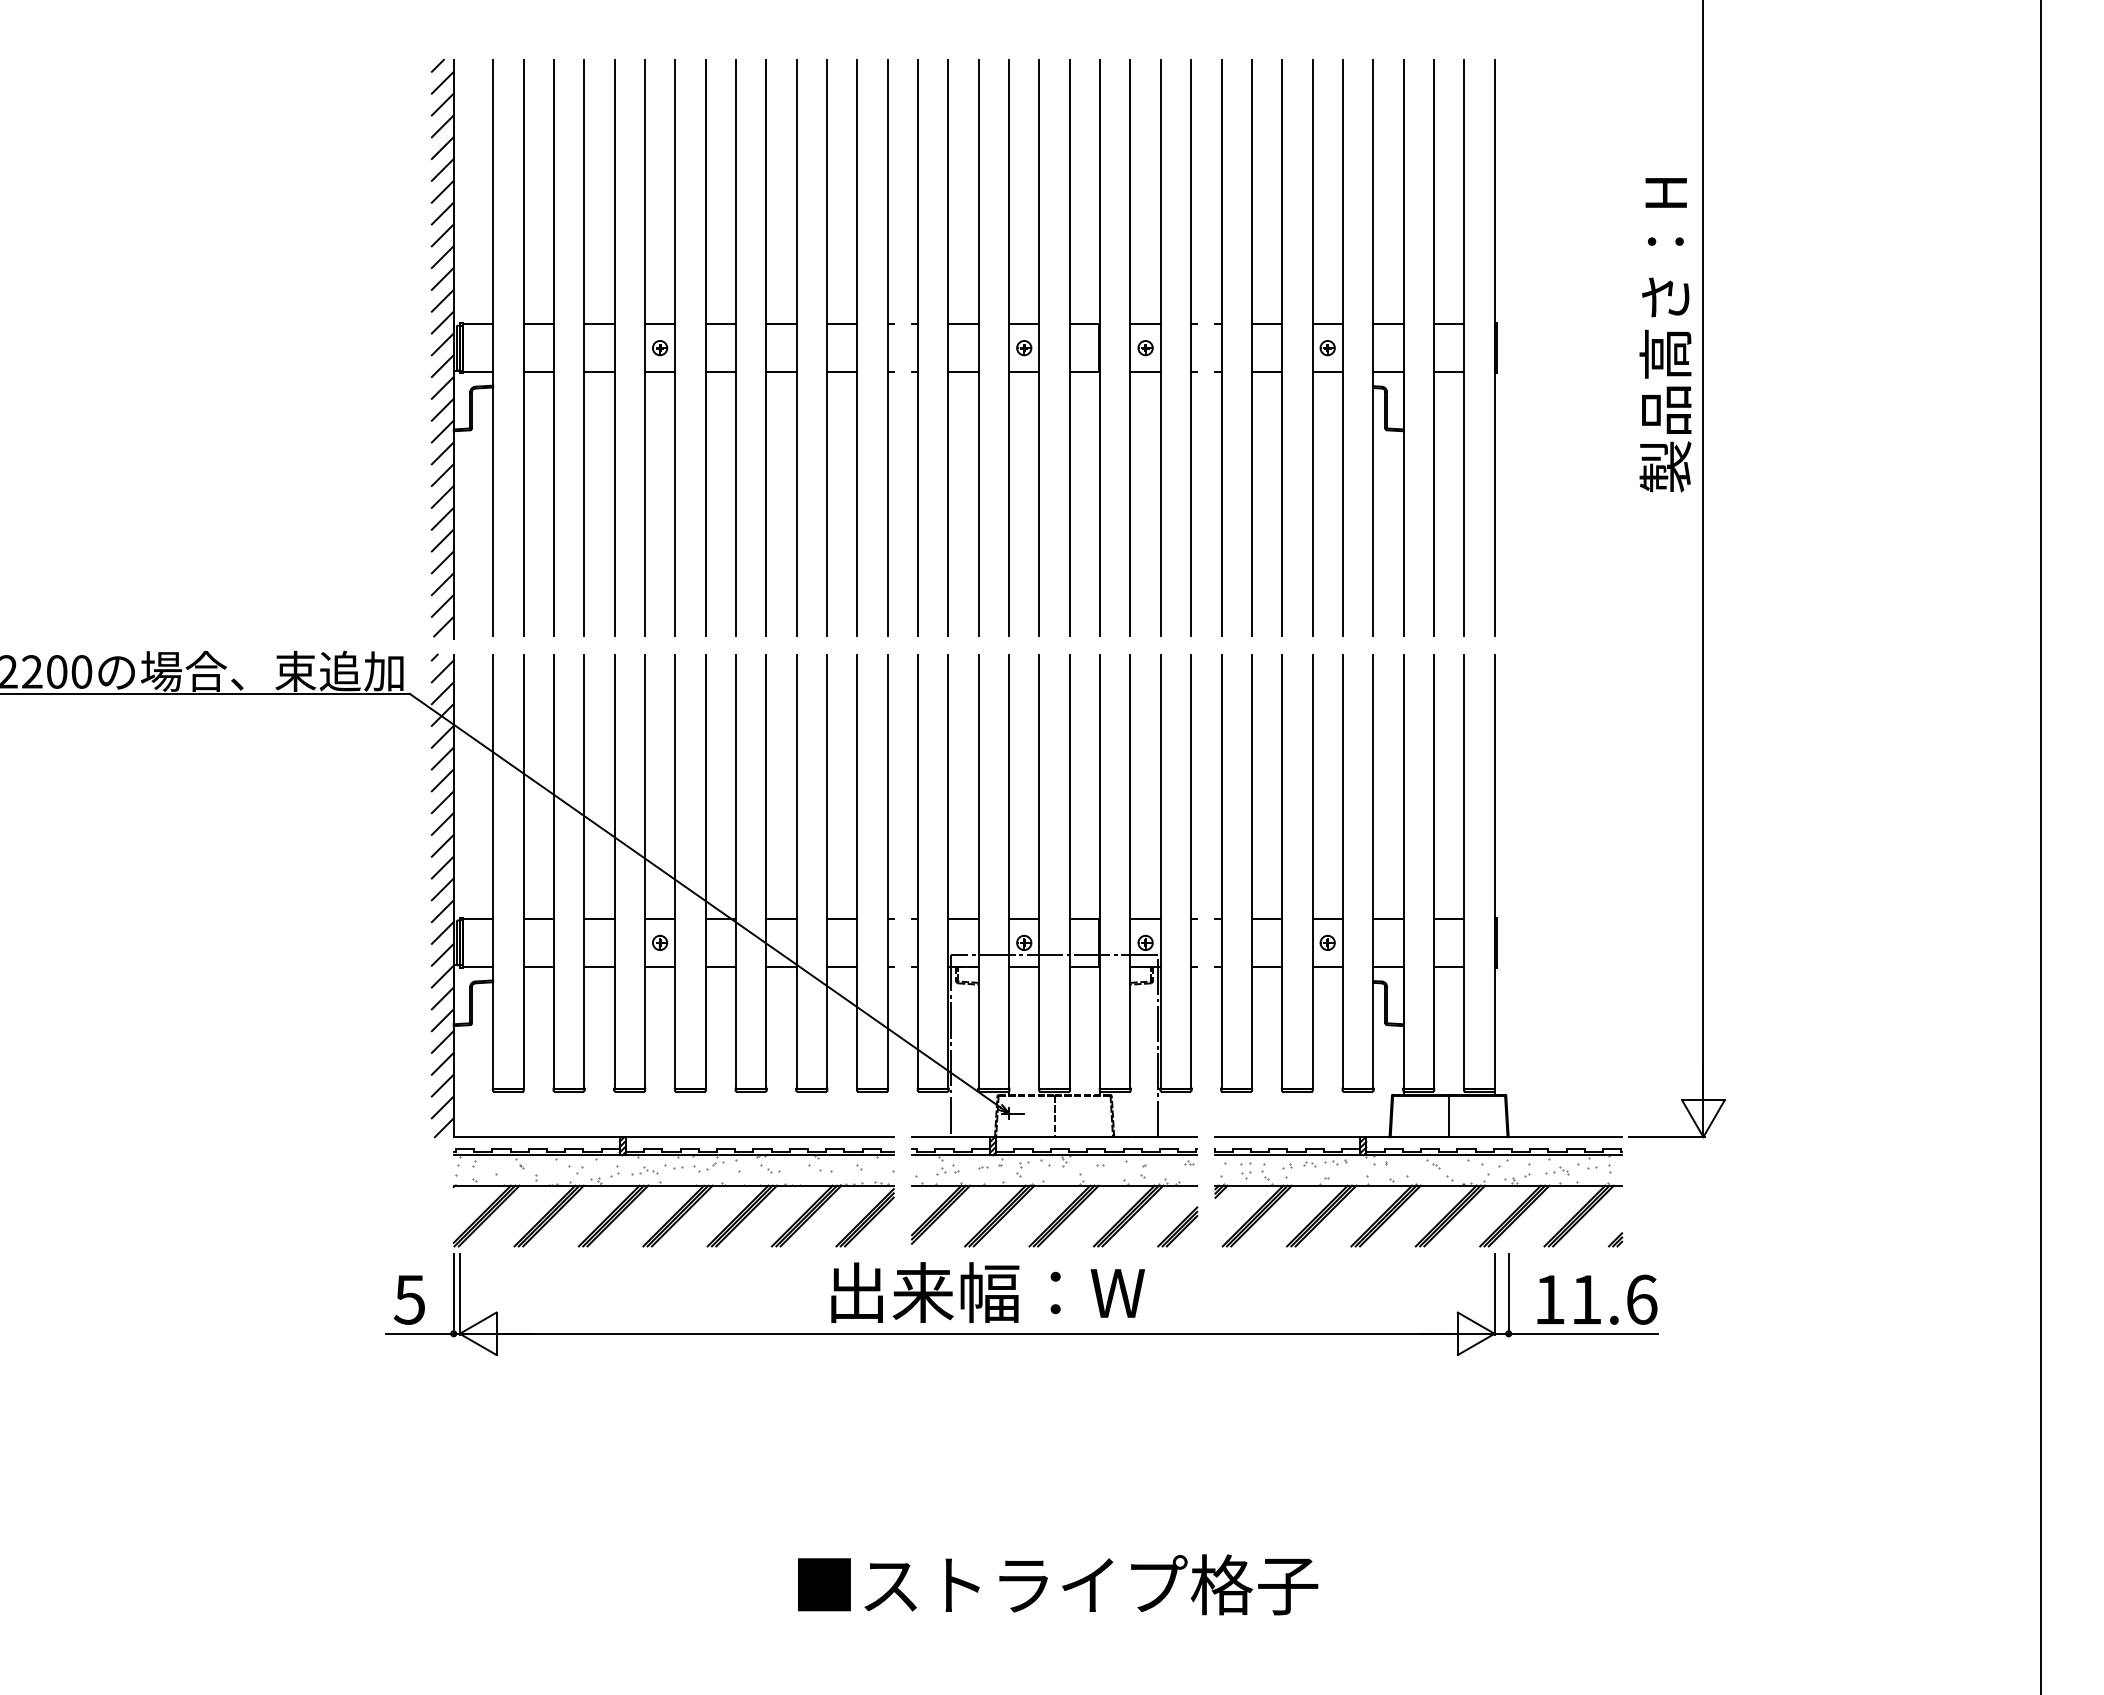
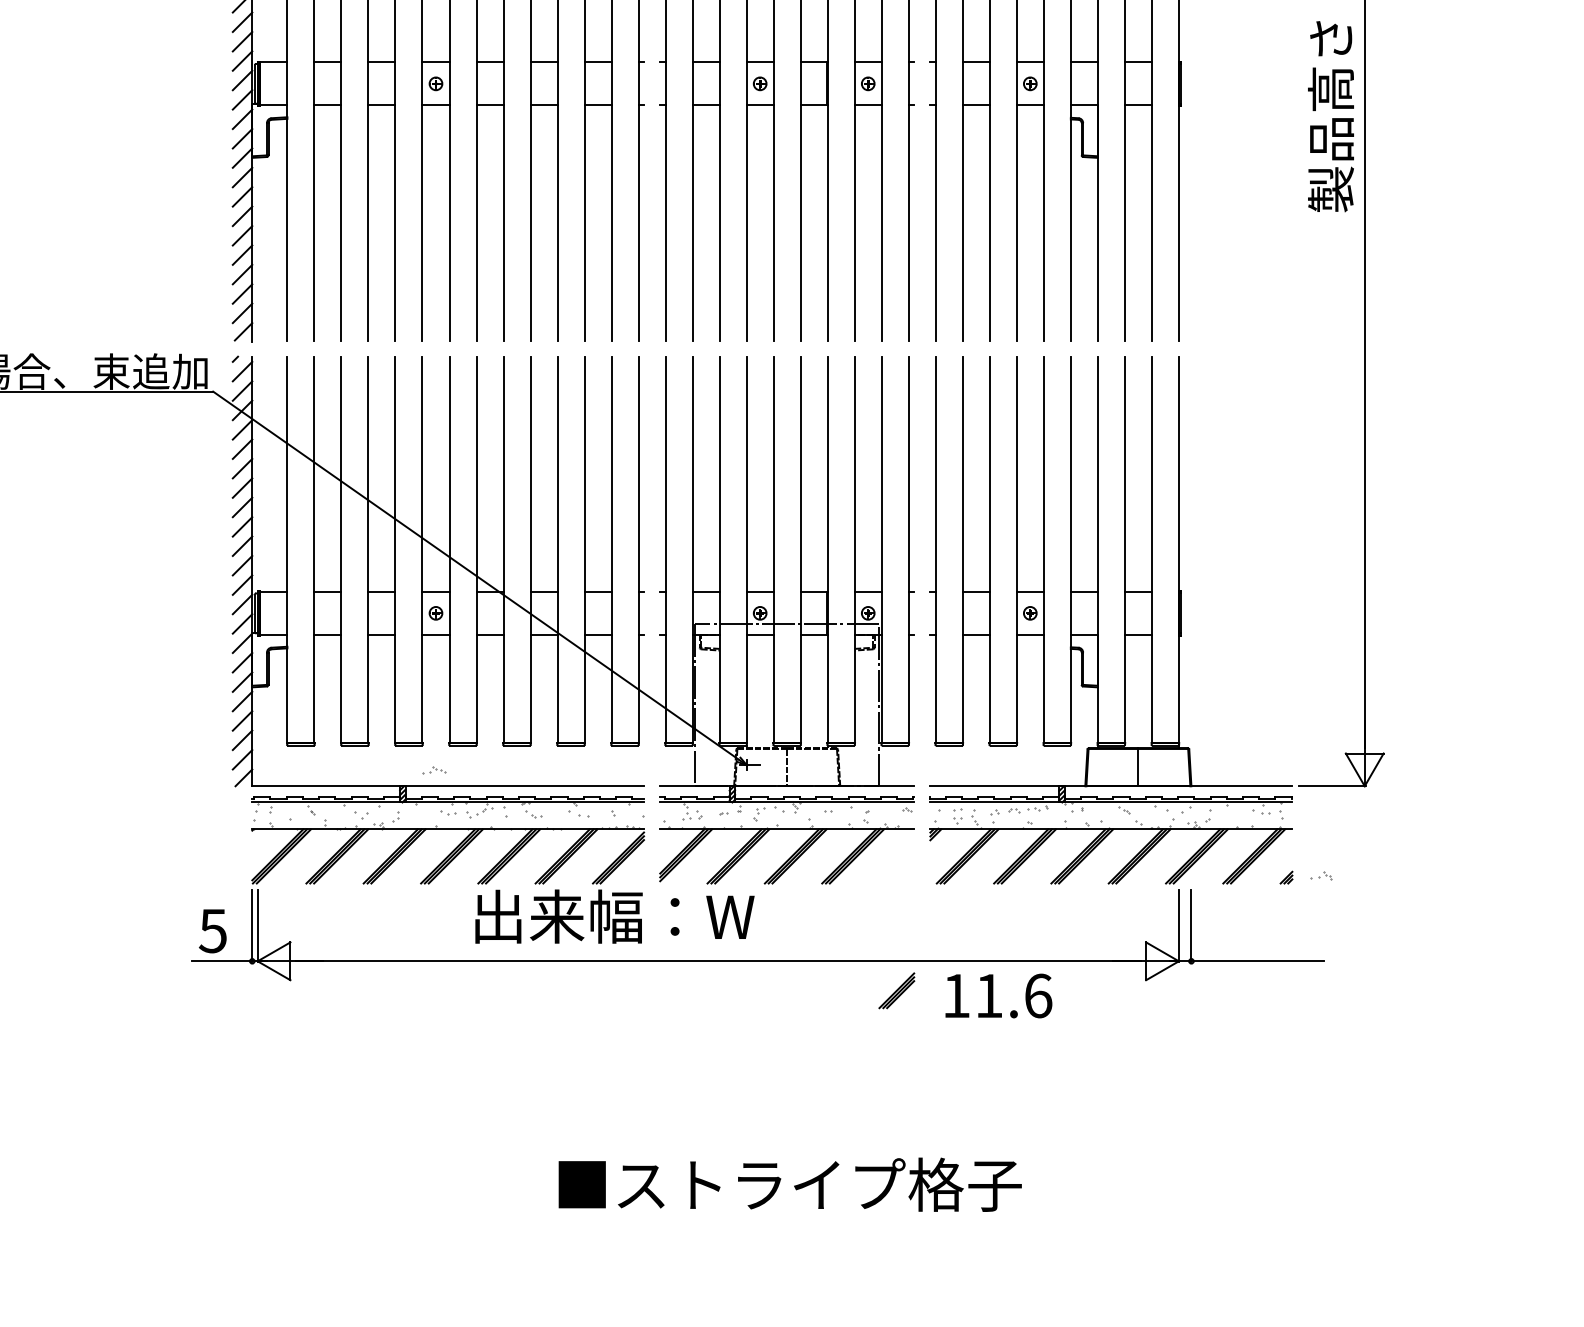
part: (644, 1170) -> (433, 769), moved
part: (1557, 1170) -> (1321, 875), moved
part: (1177, 1226) -> (896, 990), moved
text: (987, 1292) -> (614, 916), moved
text: (1597, 1299) -> (998, 995), moved

